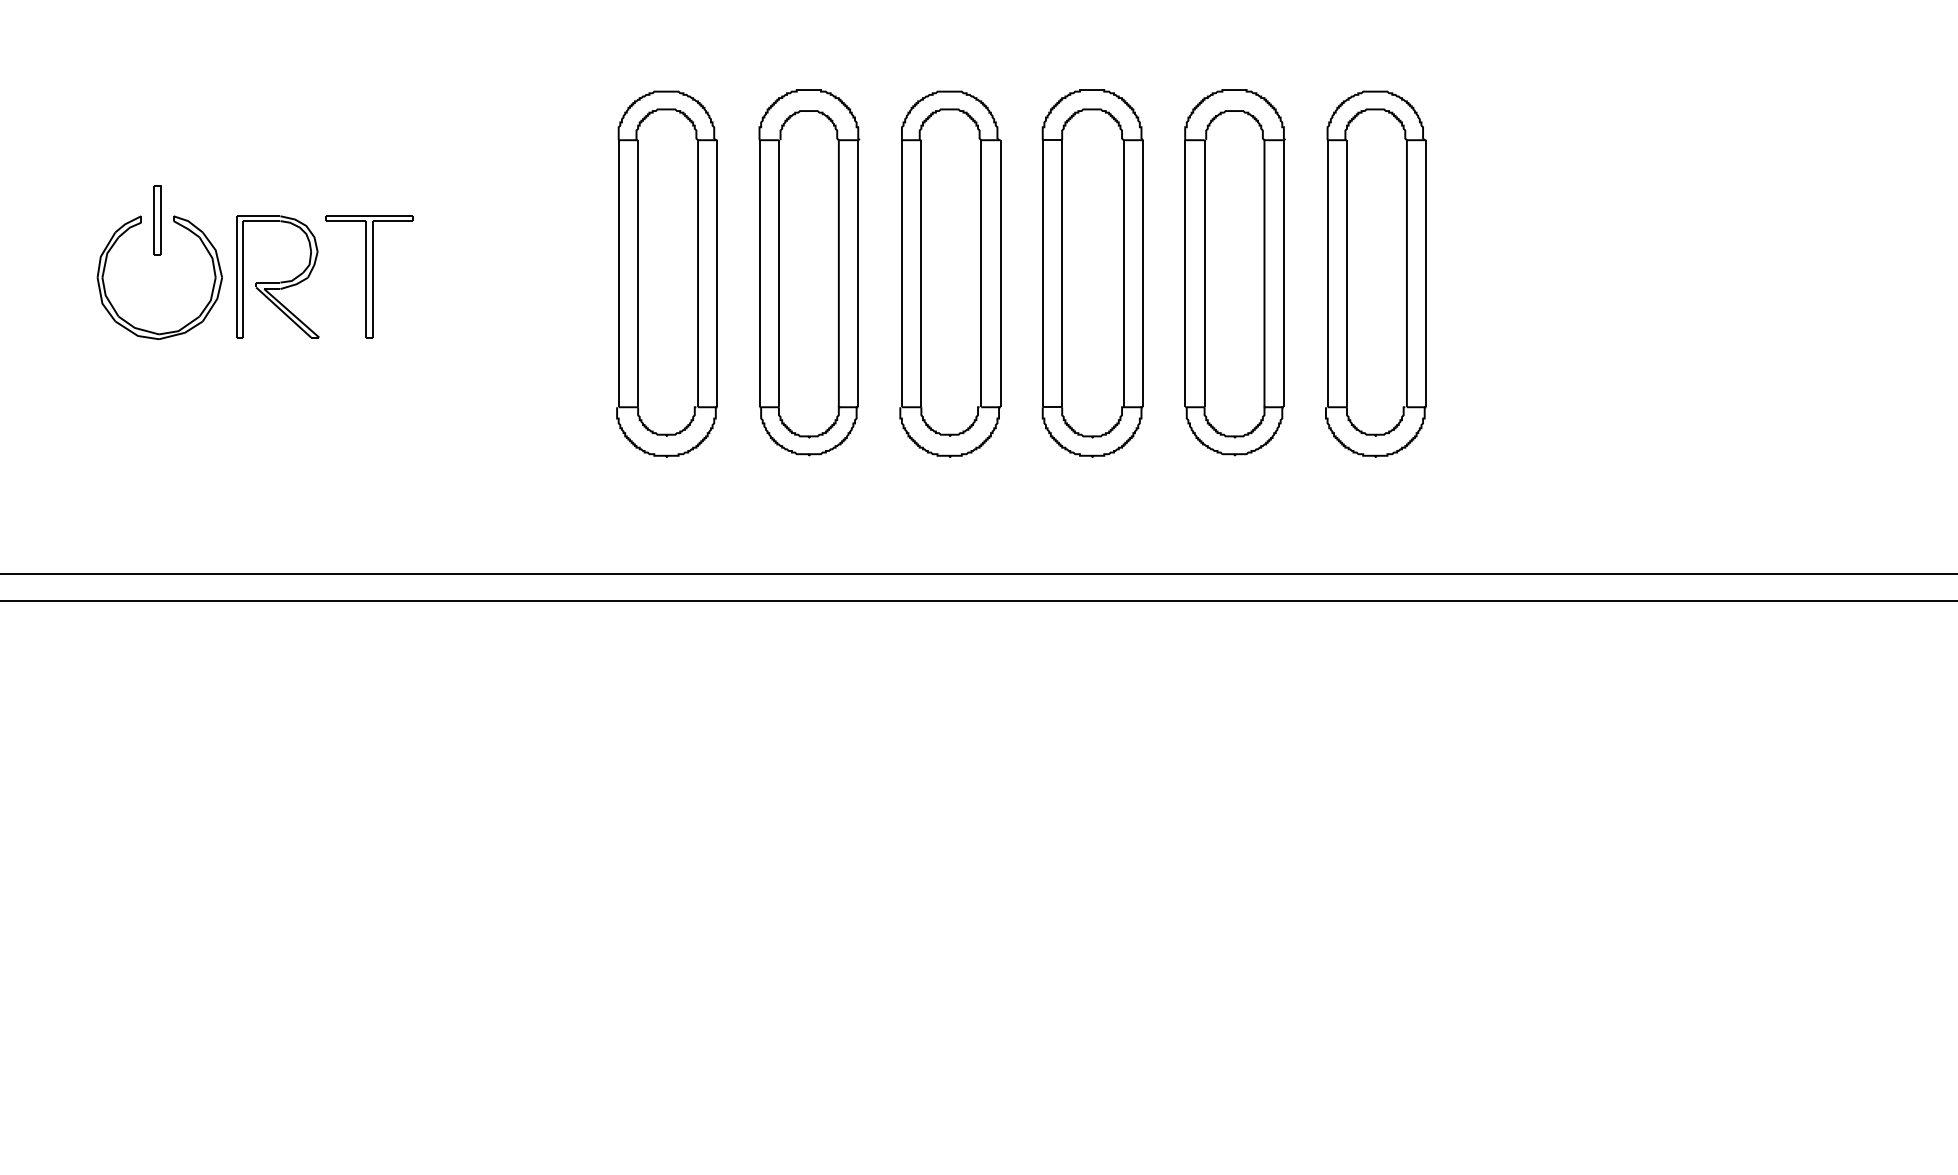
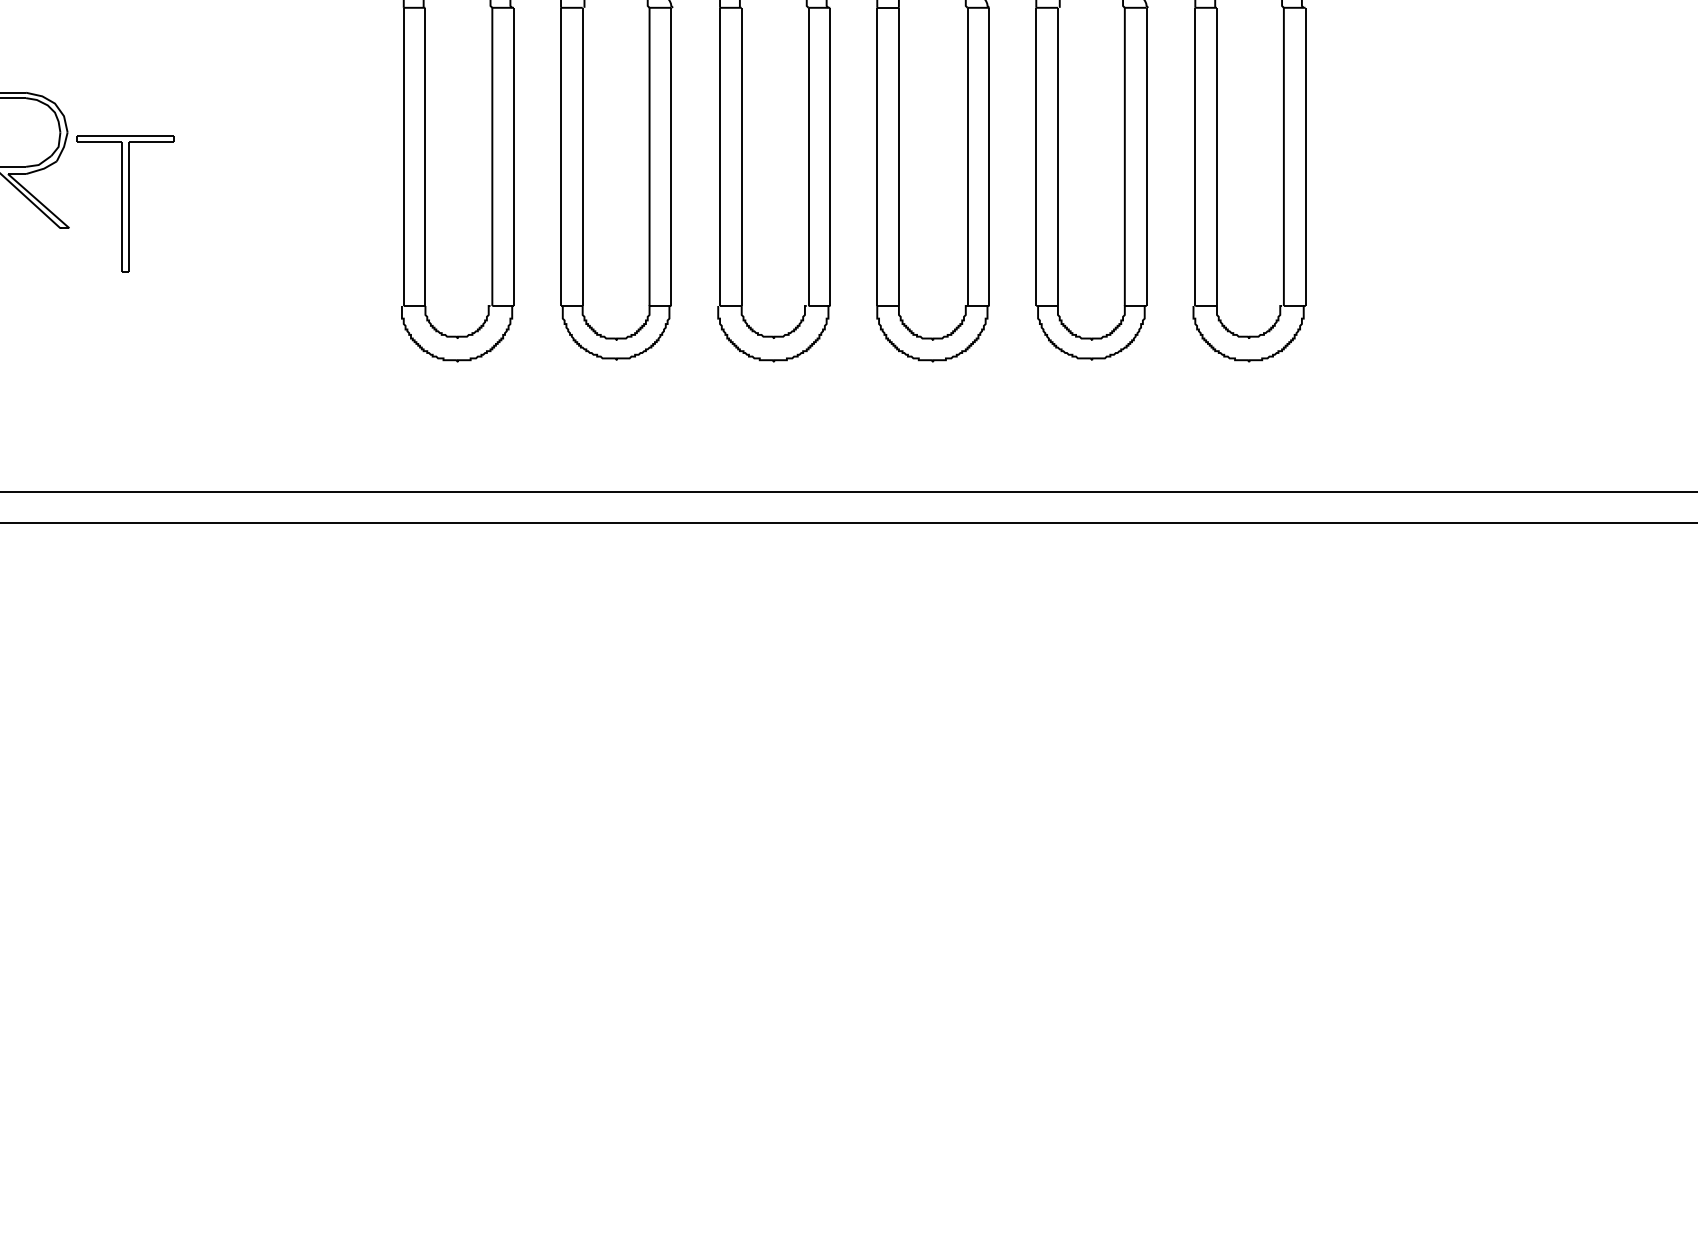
part: (369, 276) -> (125, 203), moved

